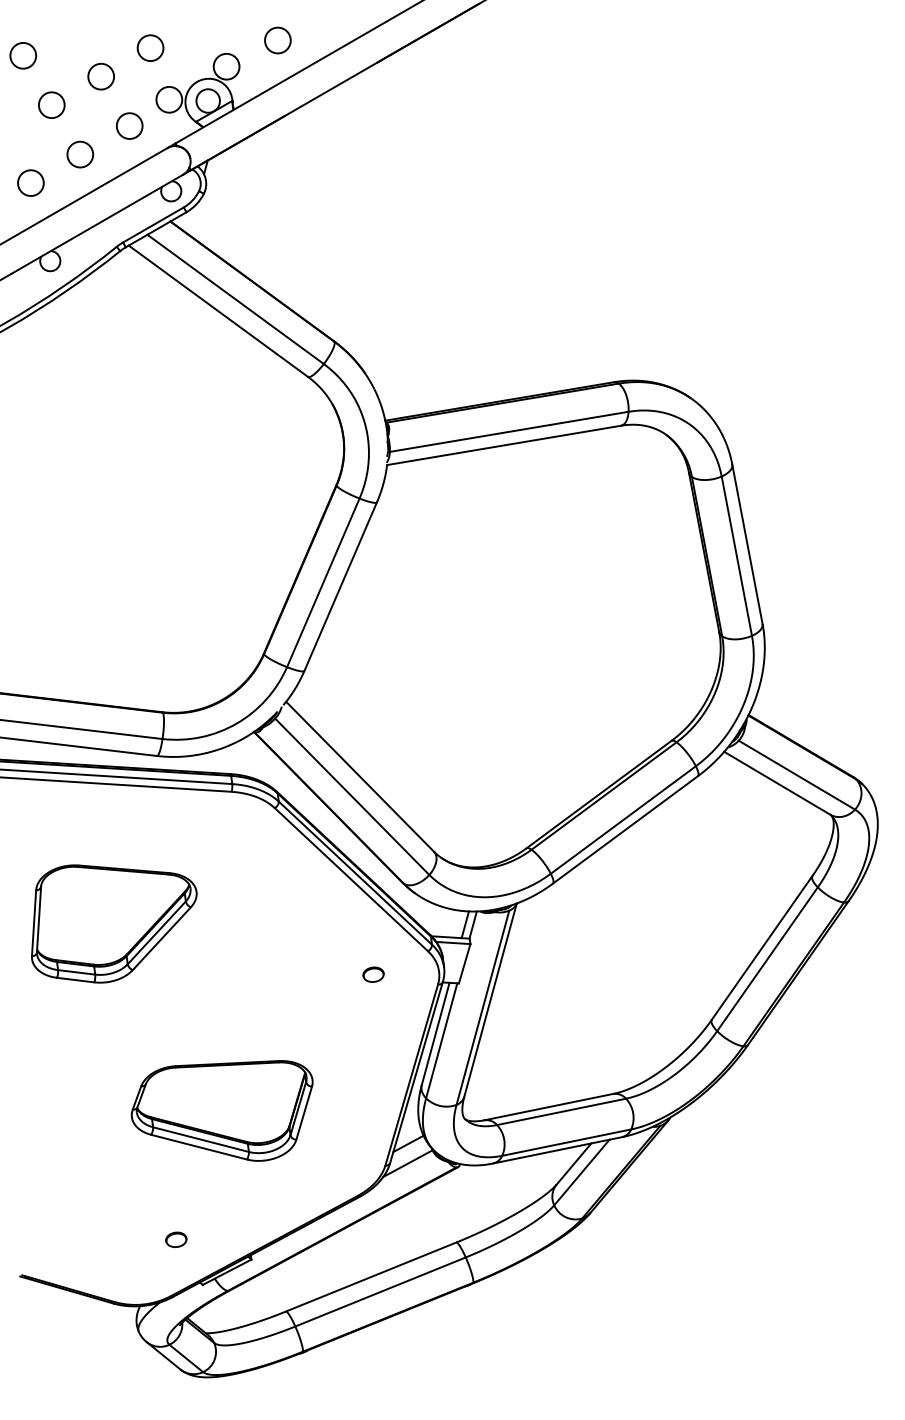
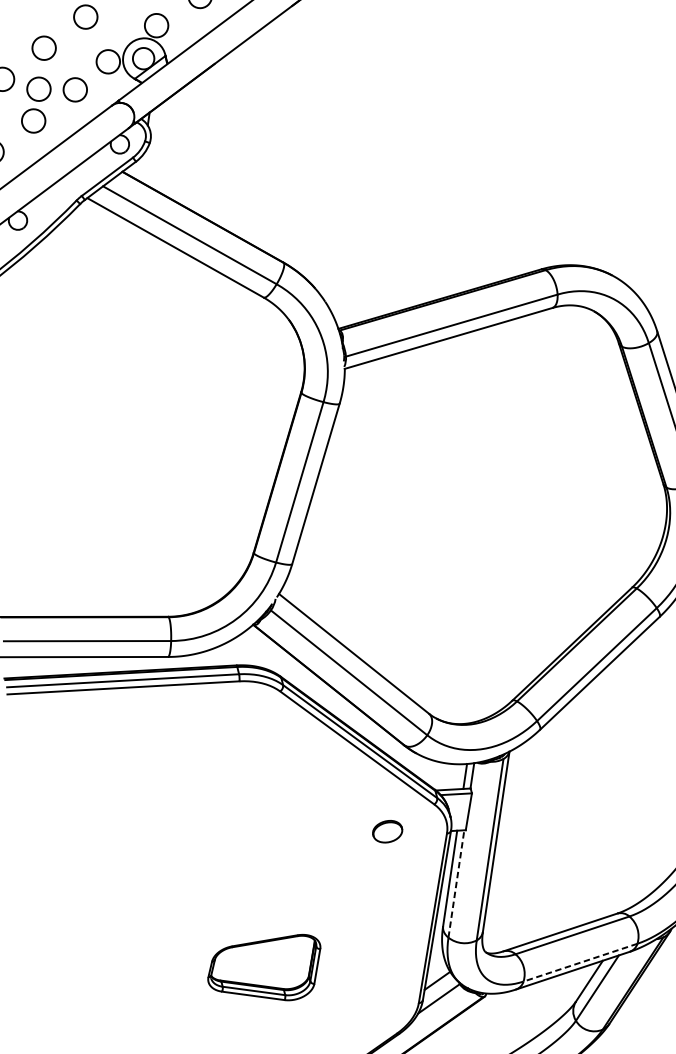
circle: (89, 120) -> (38, 89), added
part: (114, 923) -> (147, 813), removed
part: (373, 974) -> (387, 831), size x1.6
line: (441, 1040) -> (456, 883), solid -> dashed
part: (221, 1110) -> (264, 970), size x0.7
line: (566, 1142) -> (580, 962), solid -> dashed

